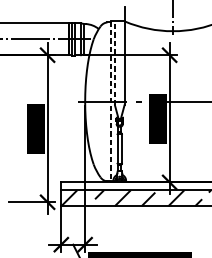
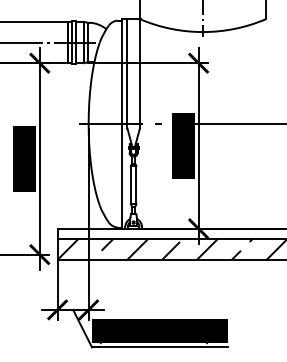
line: (115, 63) -> (127, 73), dashed -> solid
line: (110, 102) -> (121, 124), dashed -> solid

